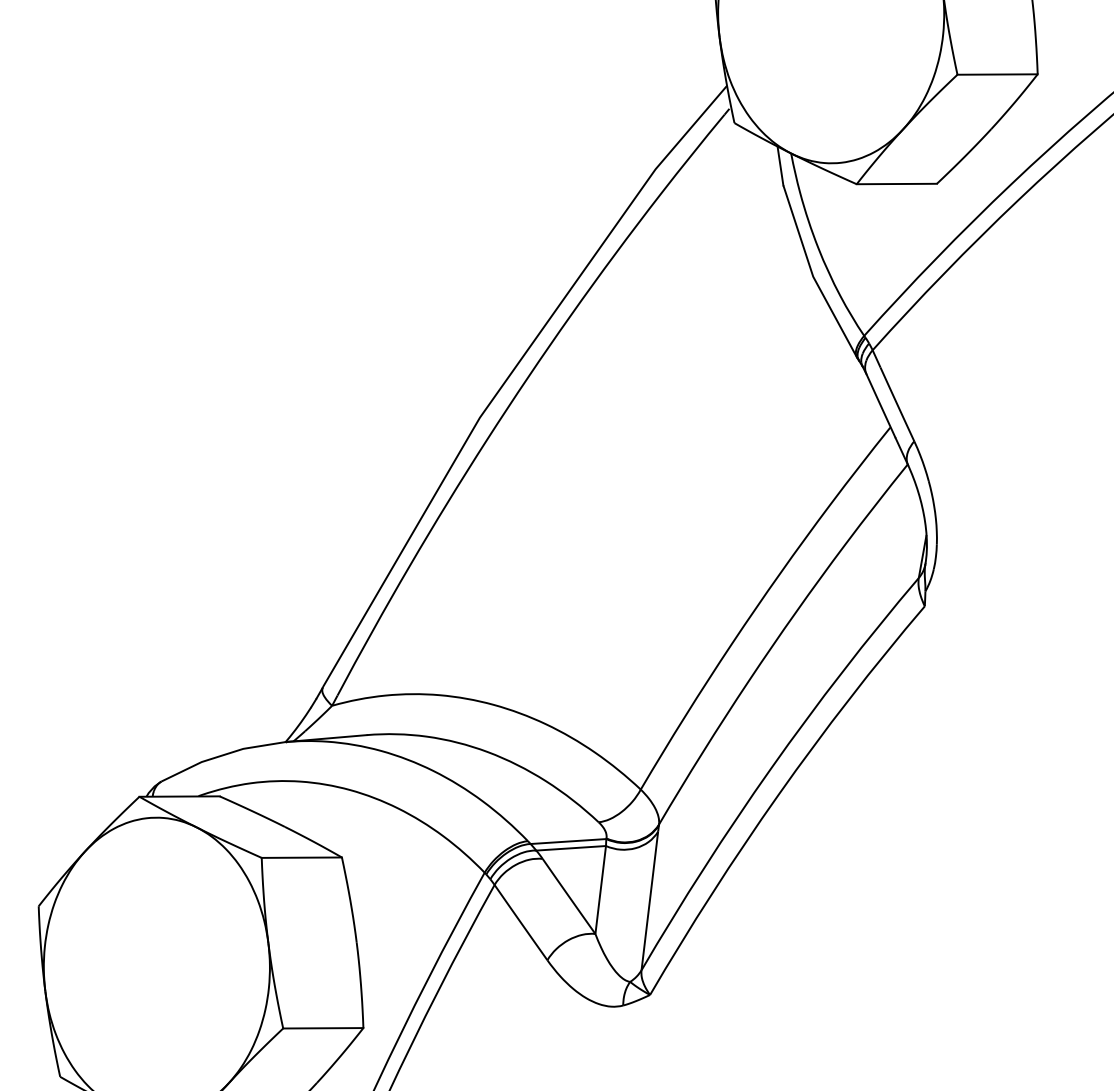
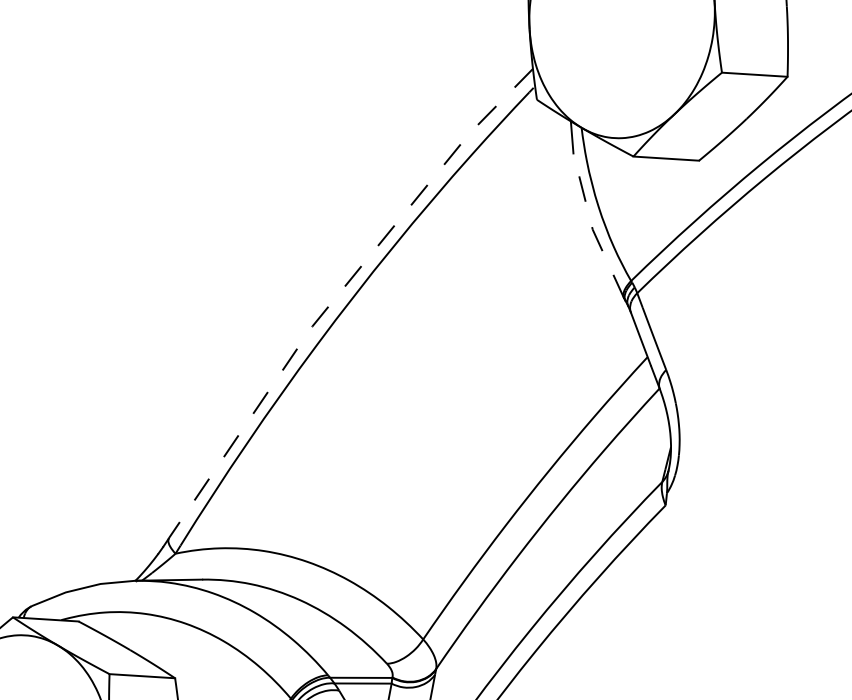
line: (812, 274) -> (592, 227), solid -> dashed
line: (509, 376) -> (338, 294), solid -> dashed

